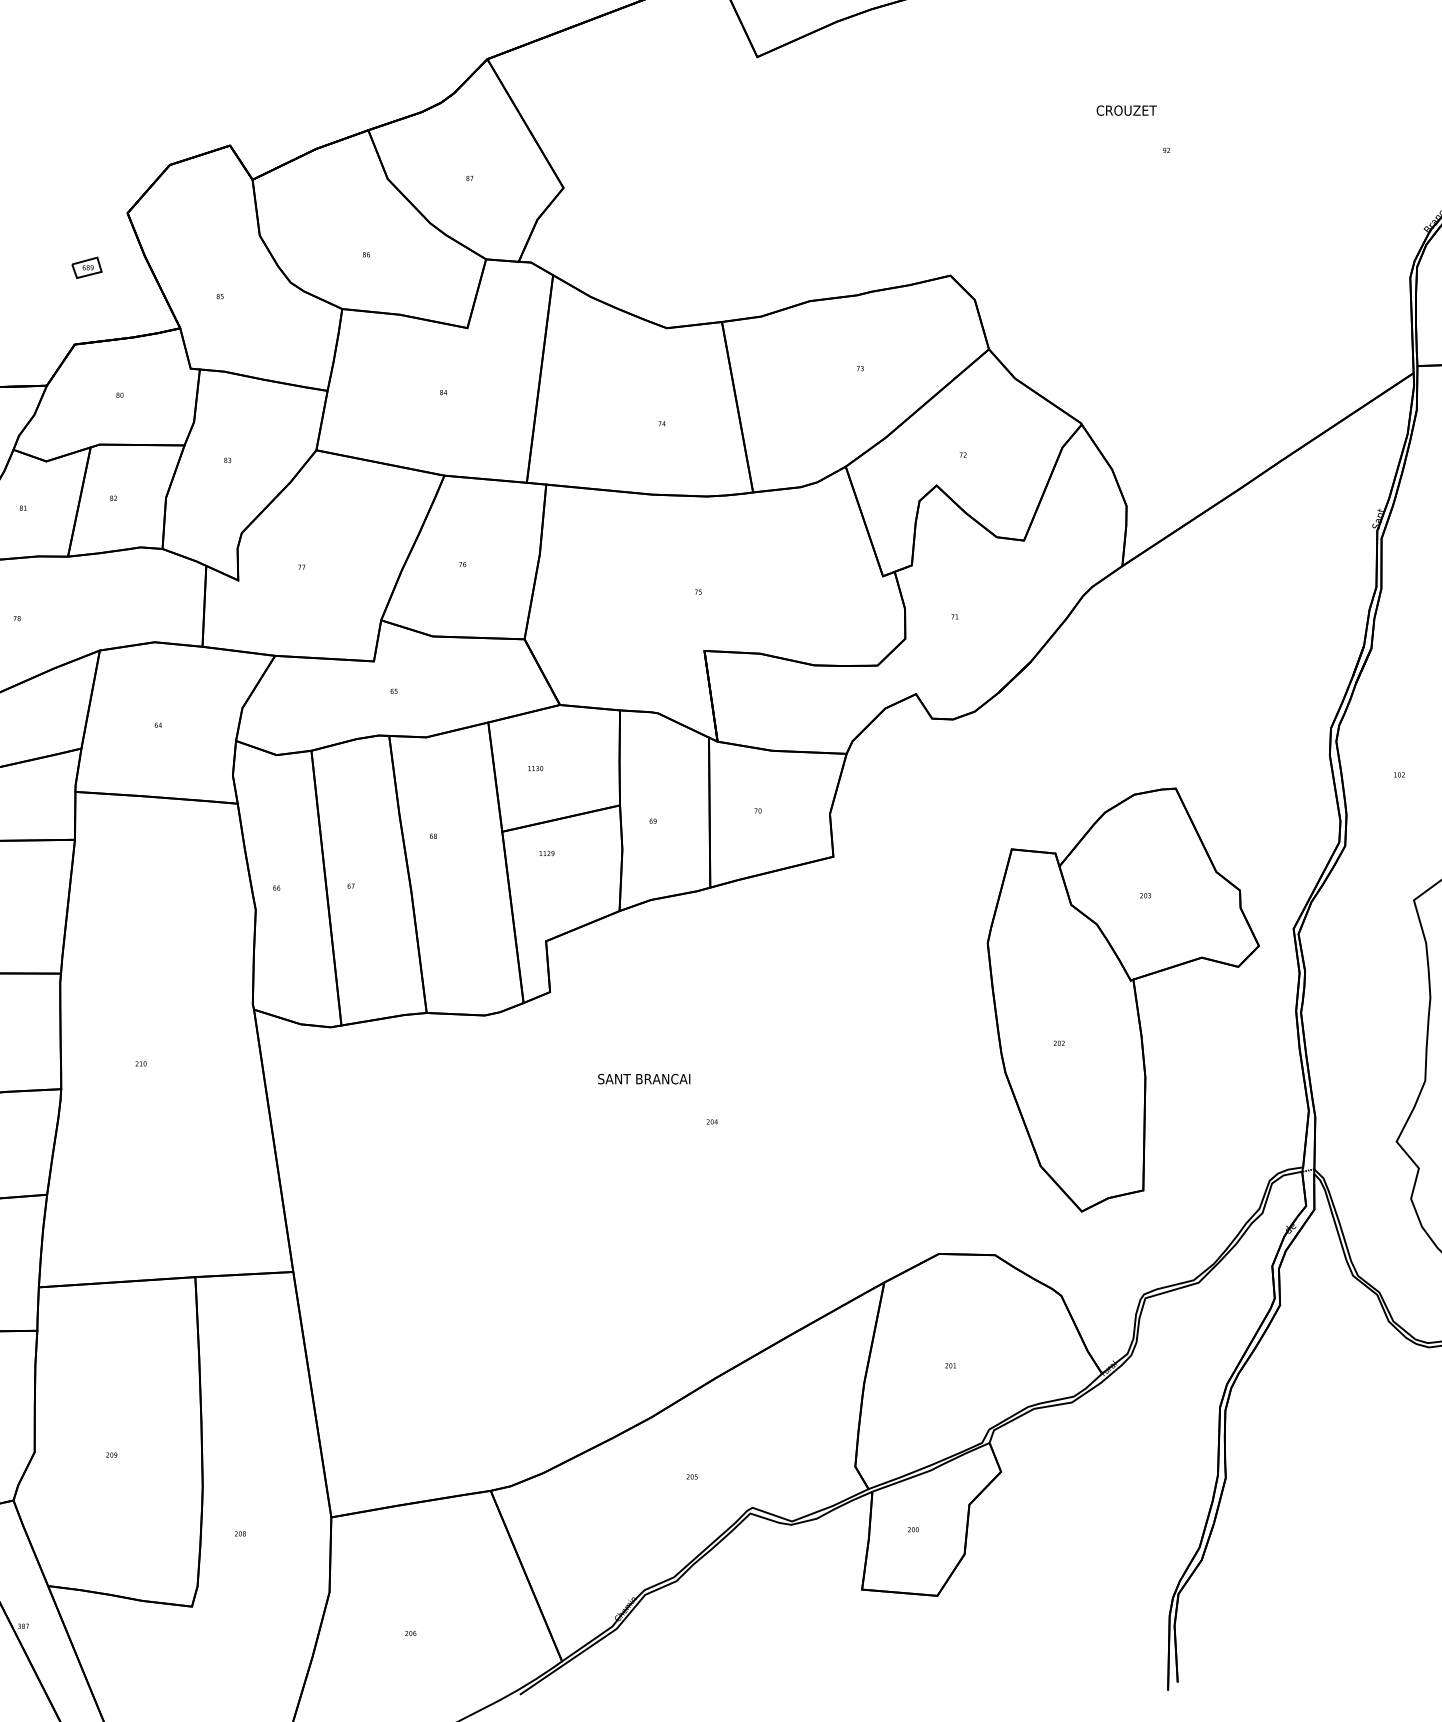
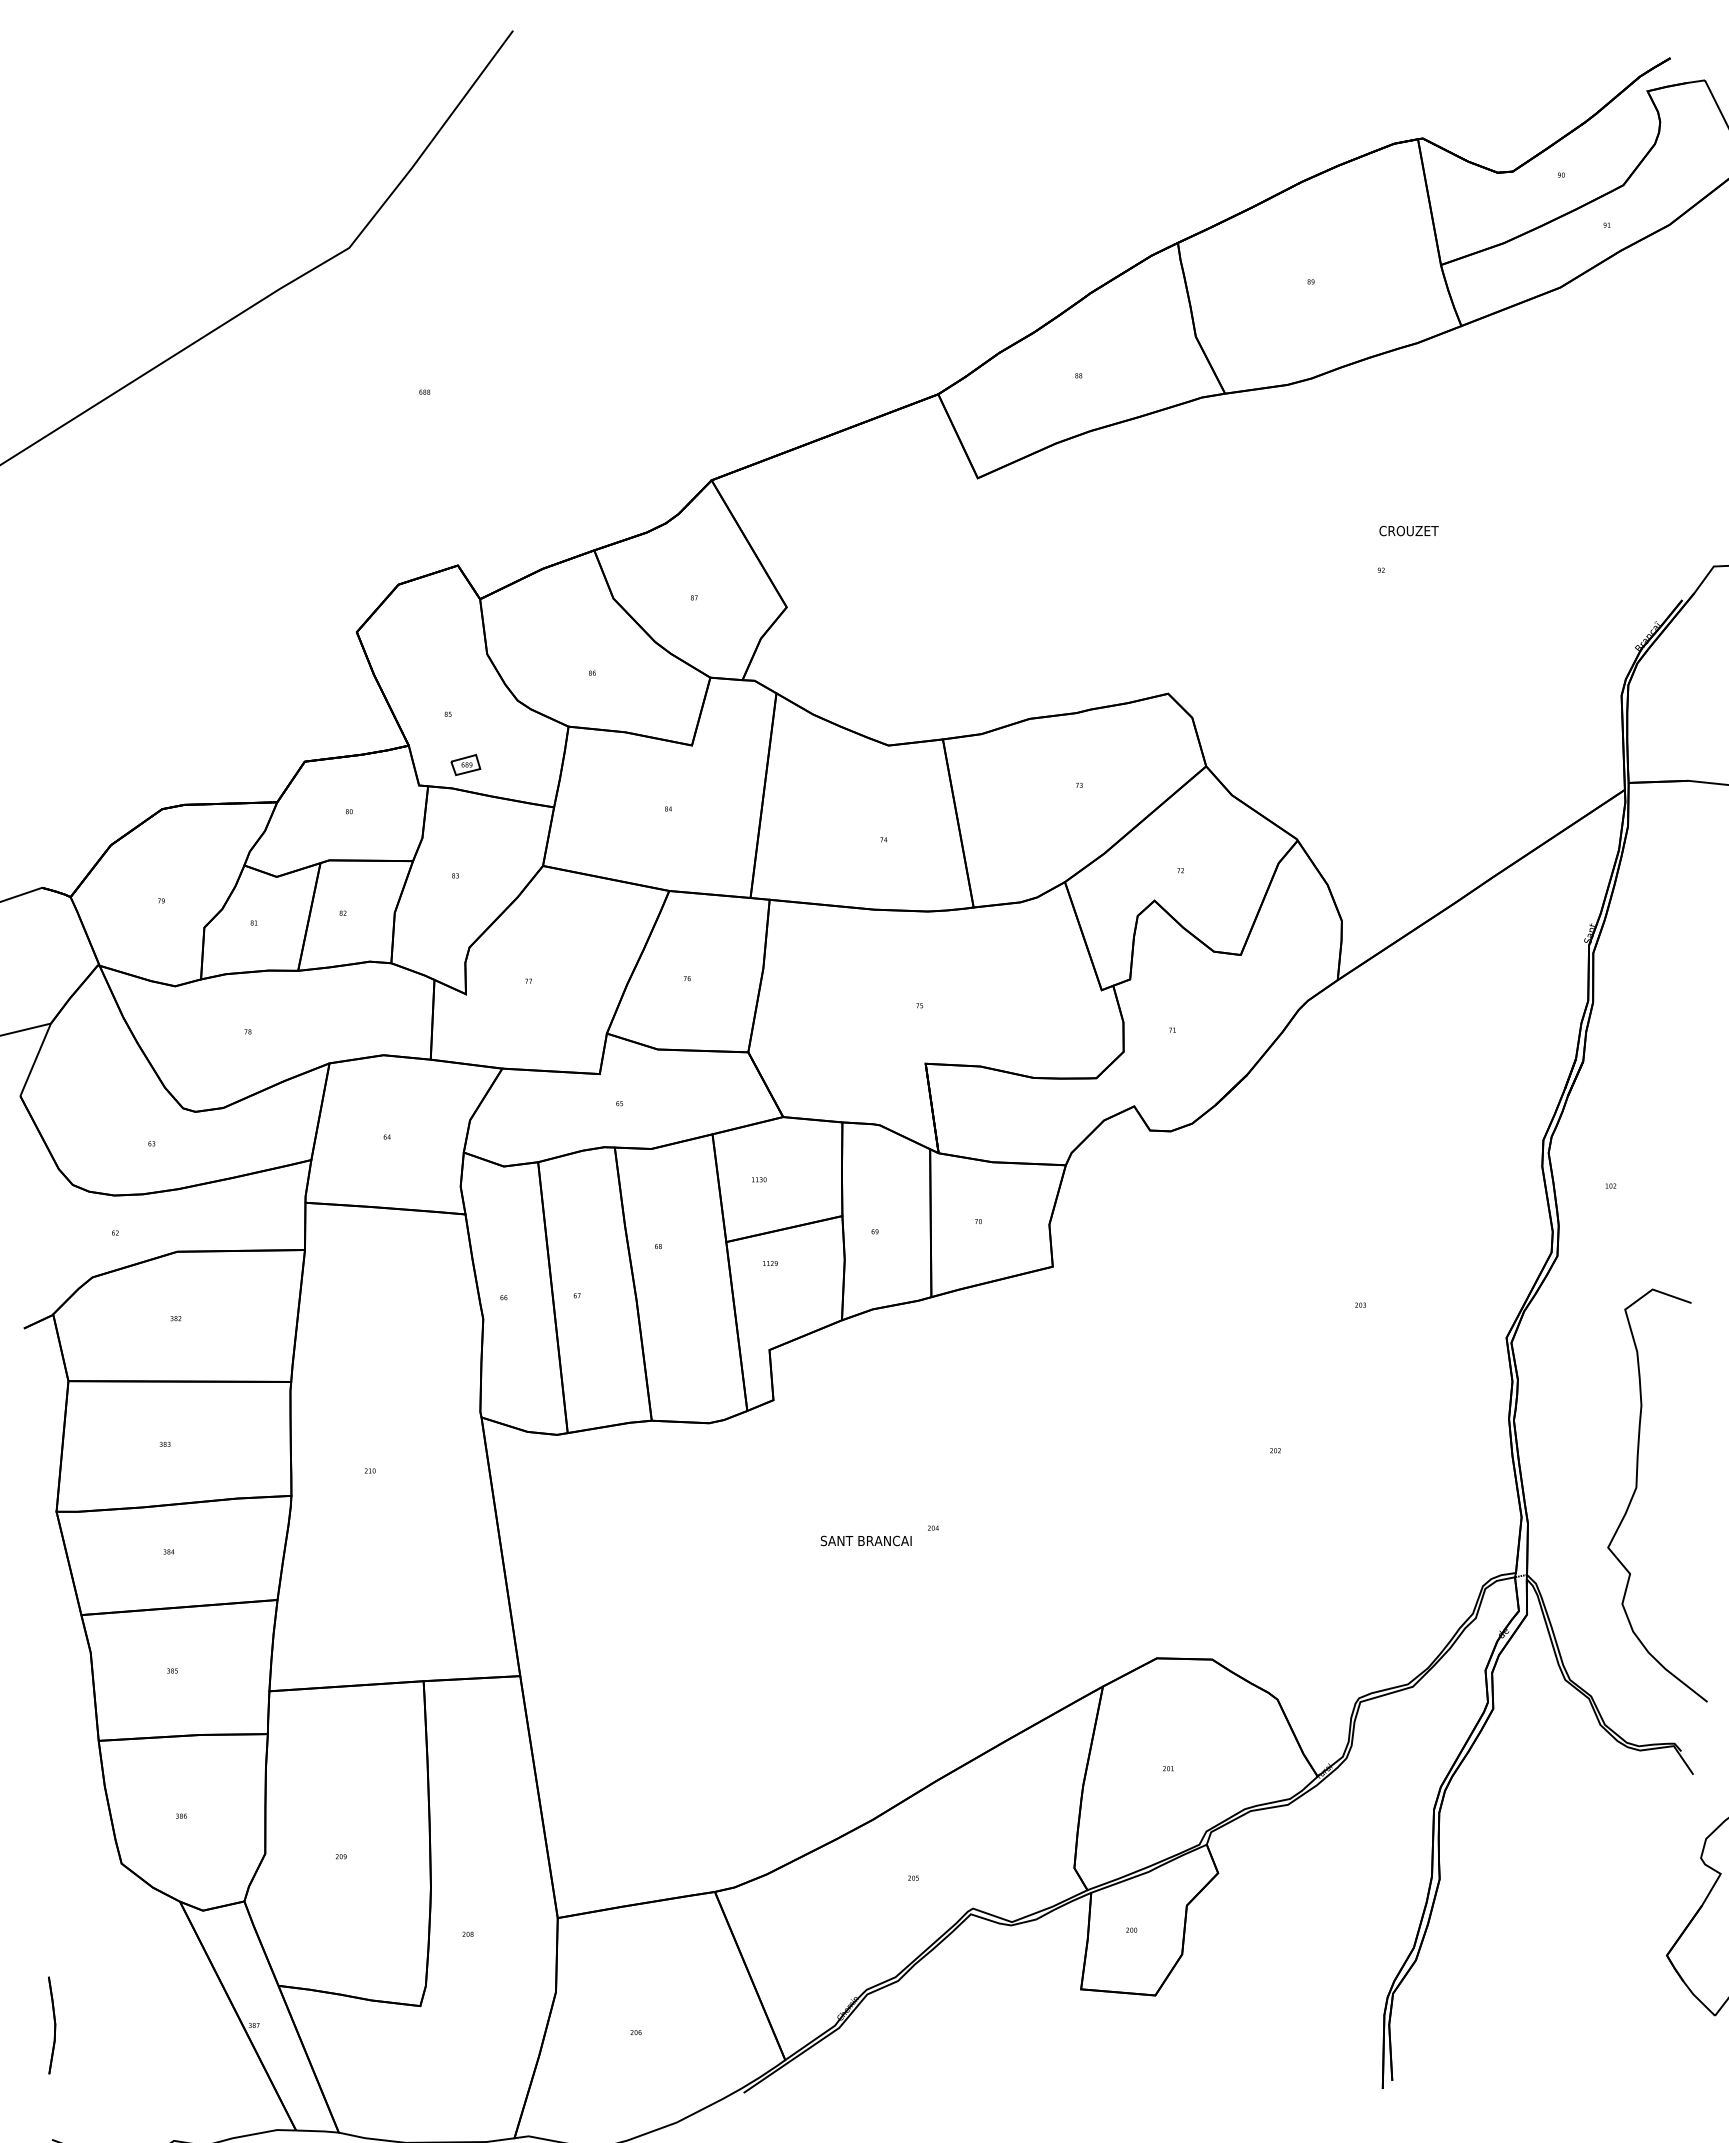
text: (1126, 110) -> (1408, 530), moved
part: (86, 268) -> (465, 765), moved
part: (1123, 999) -> (1338, 1407), removed
text: (643, 1078) -> (865, 1540), moved

